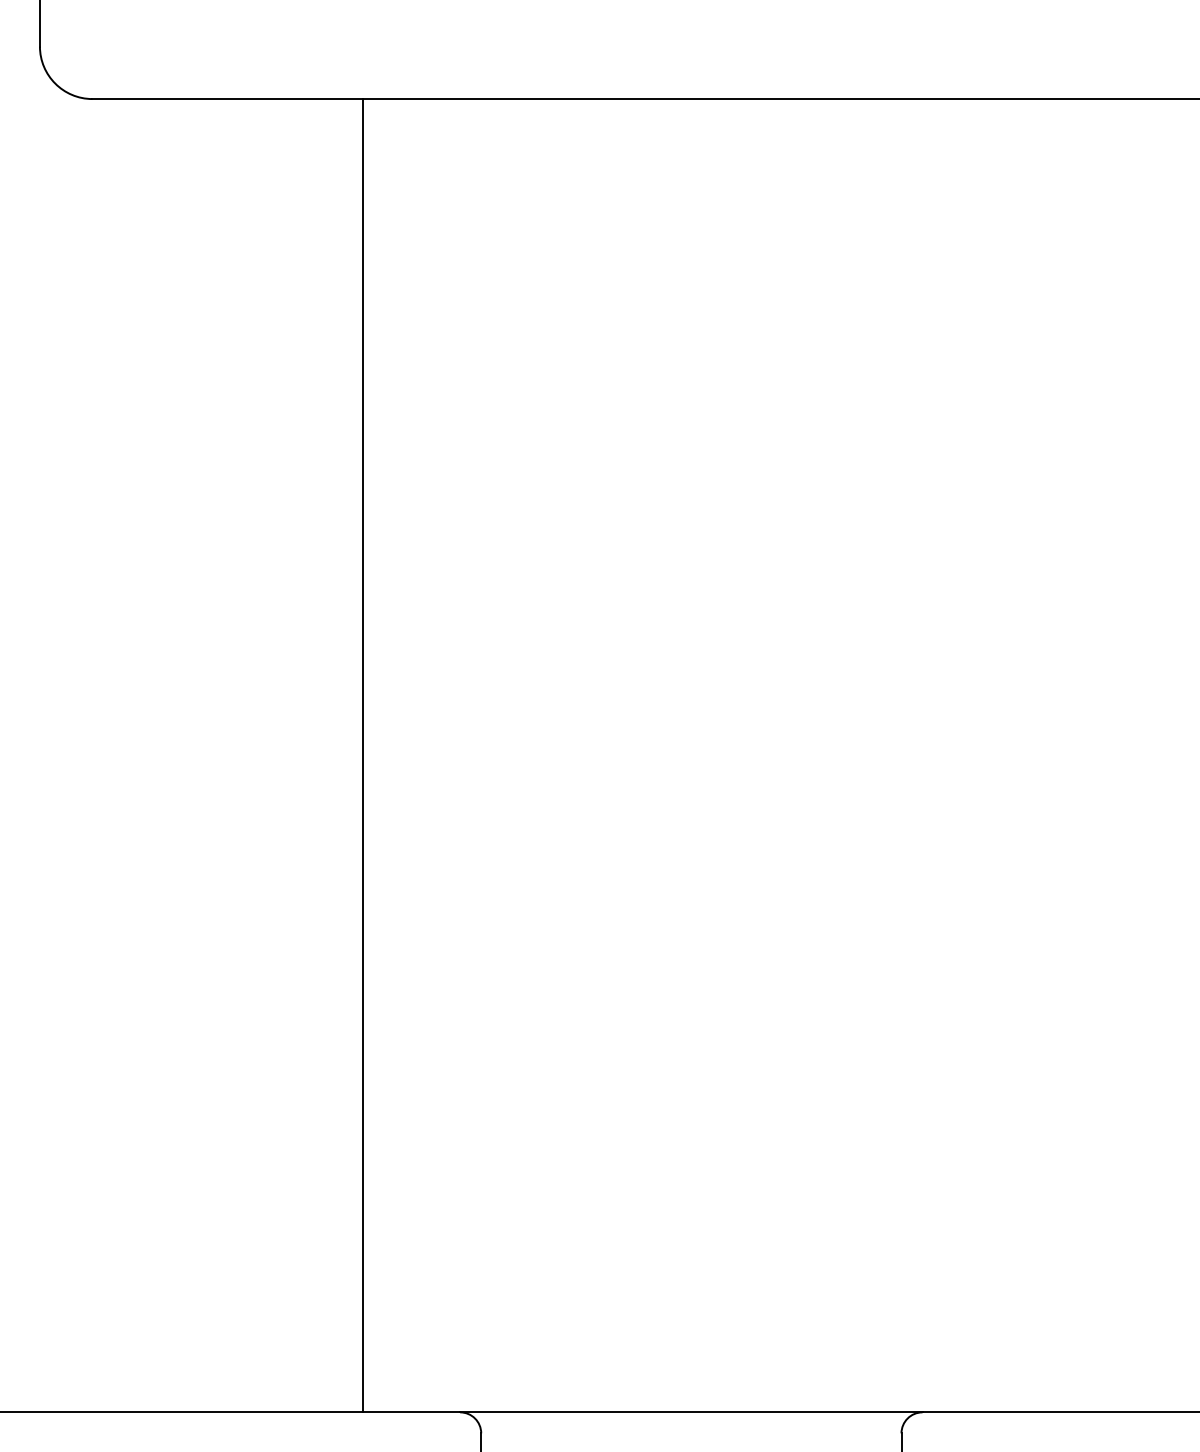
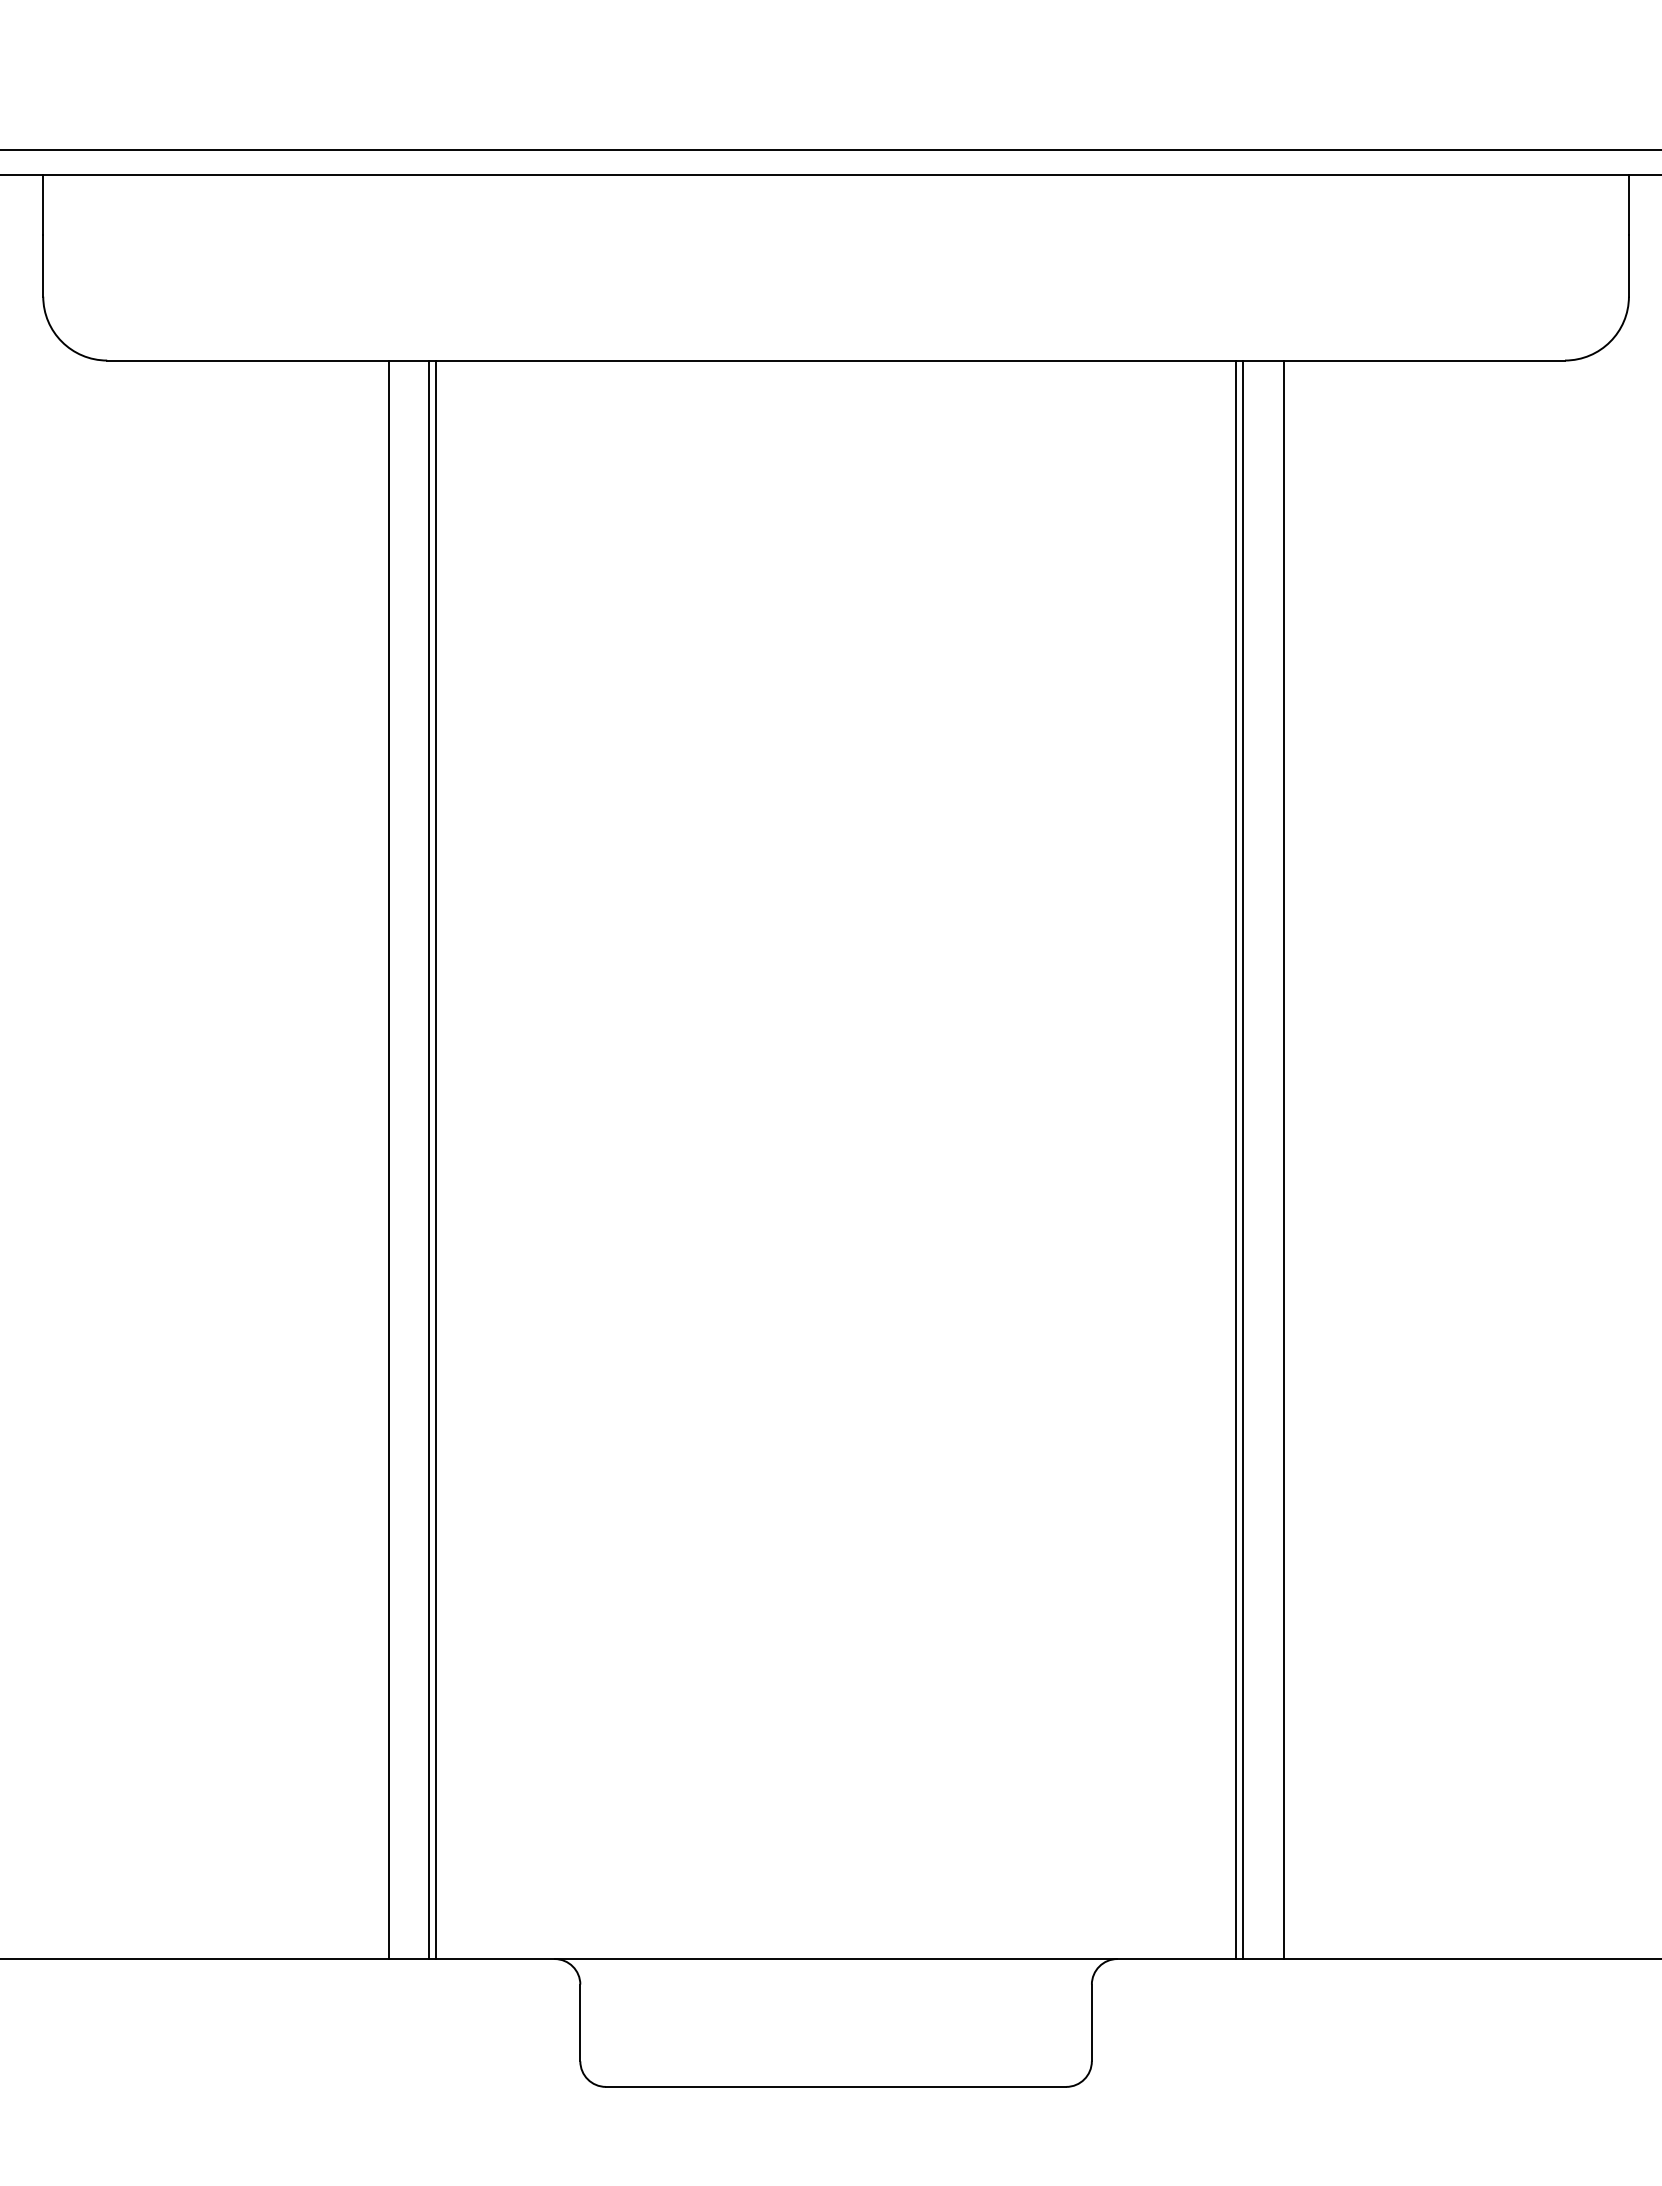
line: (323, 755) -> (388, 1159), added
line: (357, 755) -> (429, 1159), added
line: (1020, 755) -> (1236, 1159), added
line: (1025, 755) -> (1242, 1159), added
line: (1058, 755) -> (1283, 1159), added

